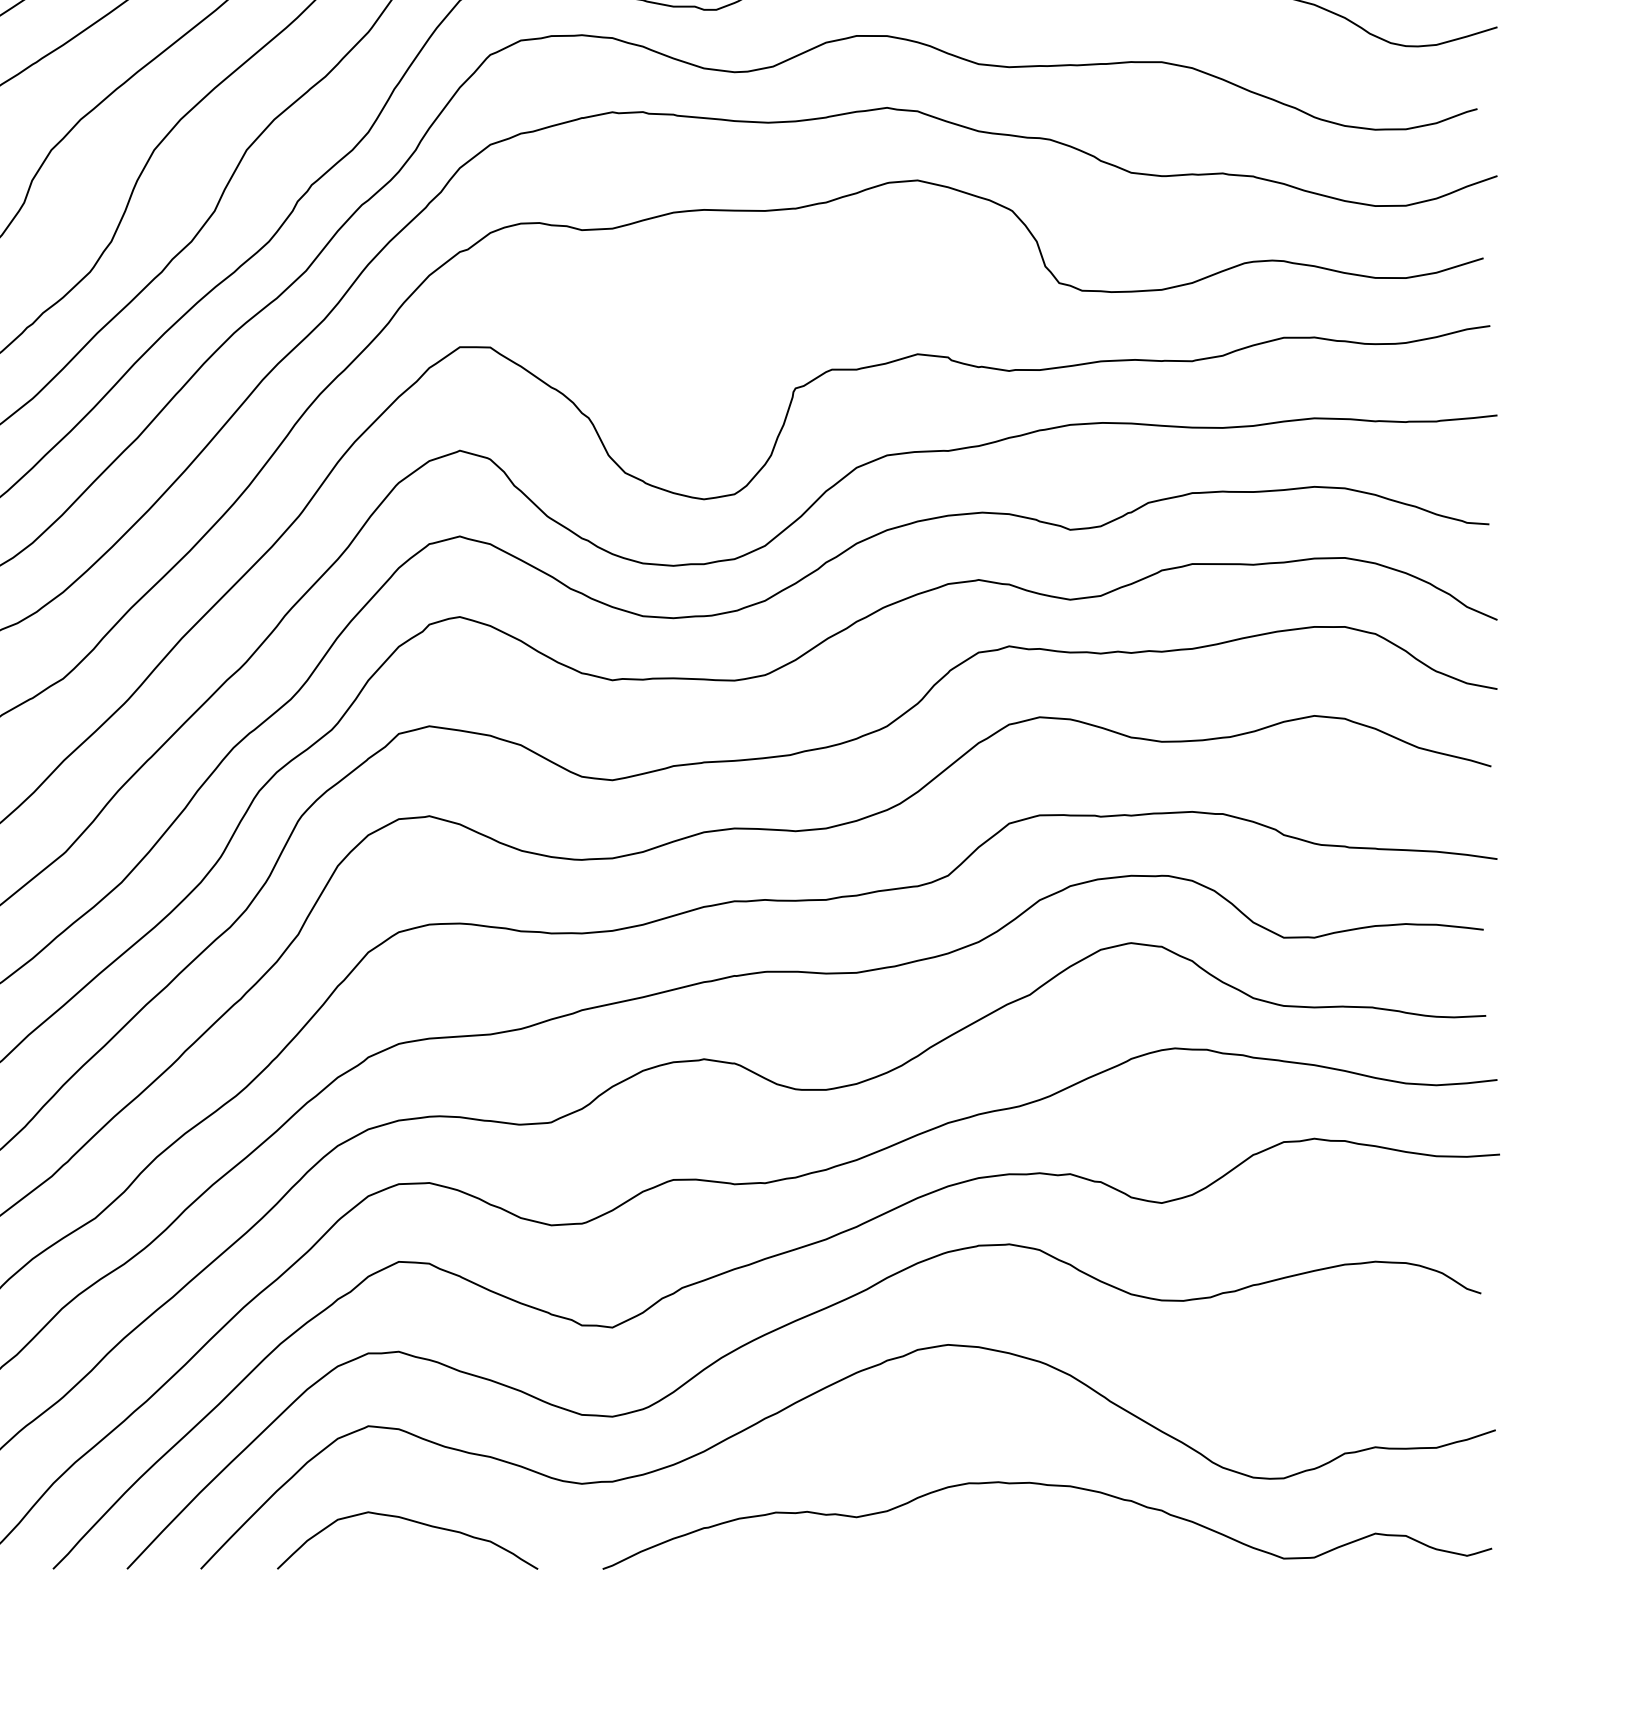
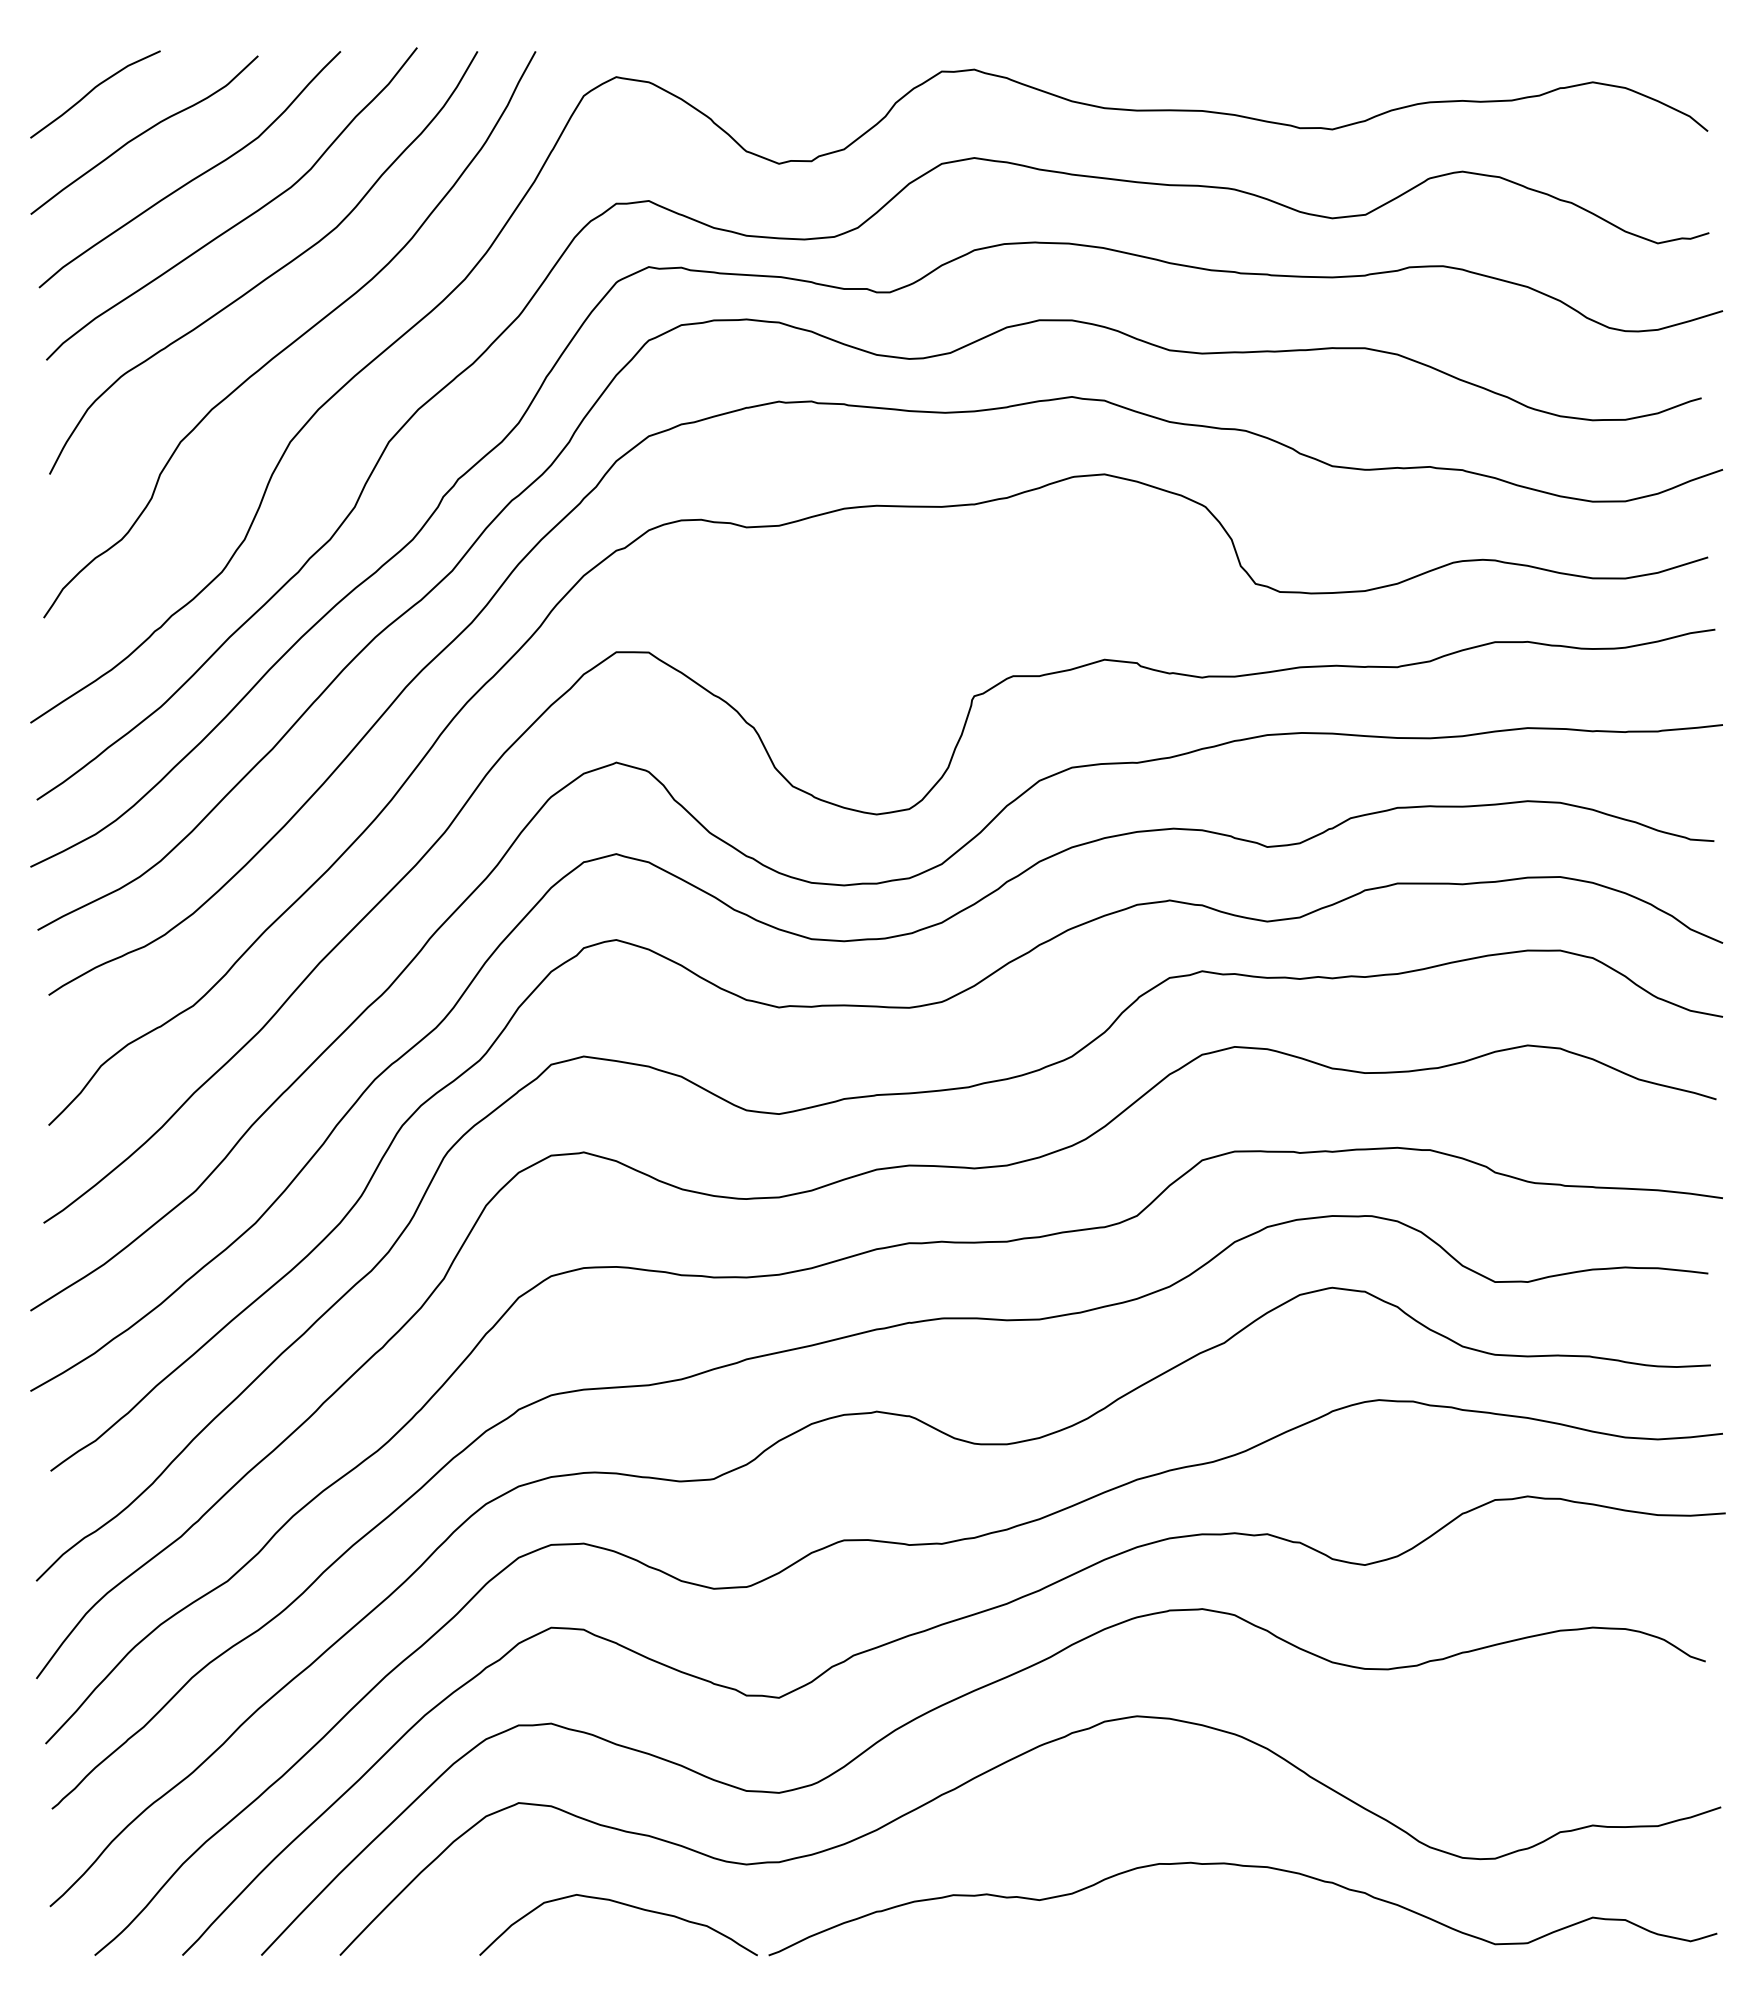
curve: (413, 1522) -> (624, 1905), moved

